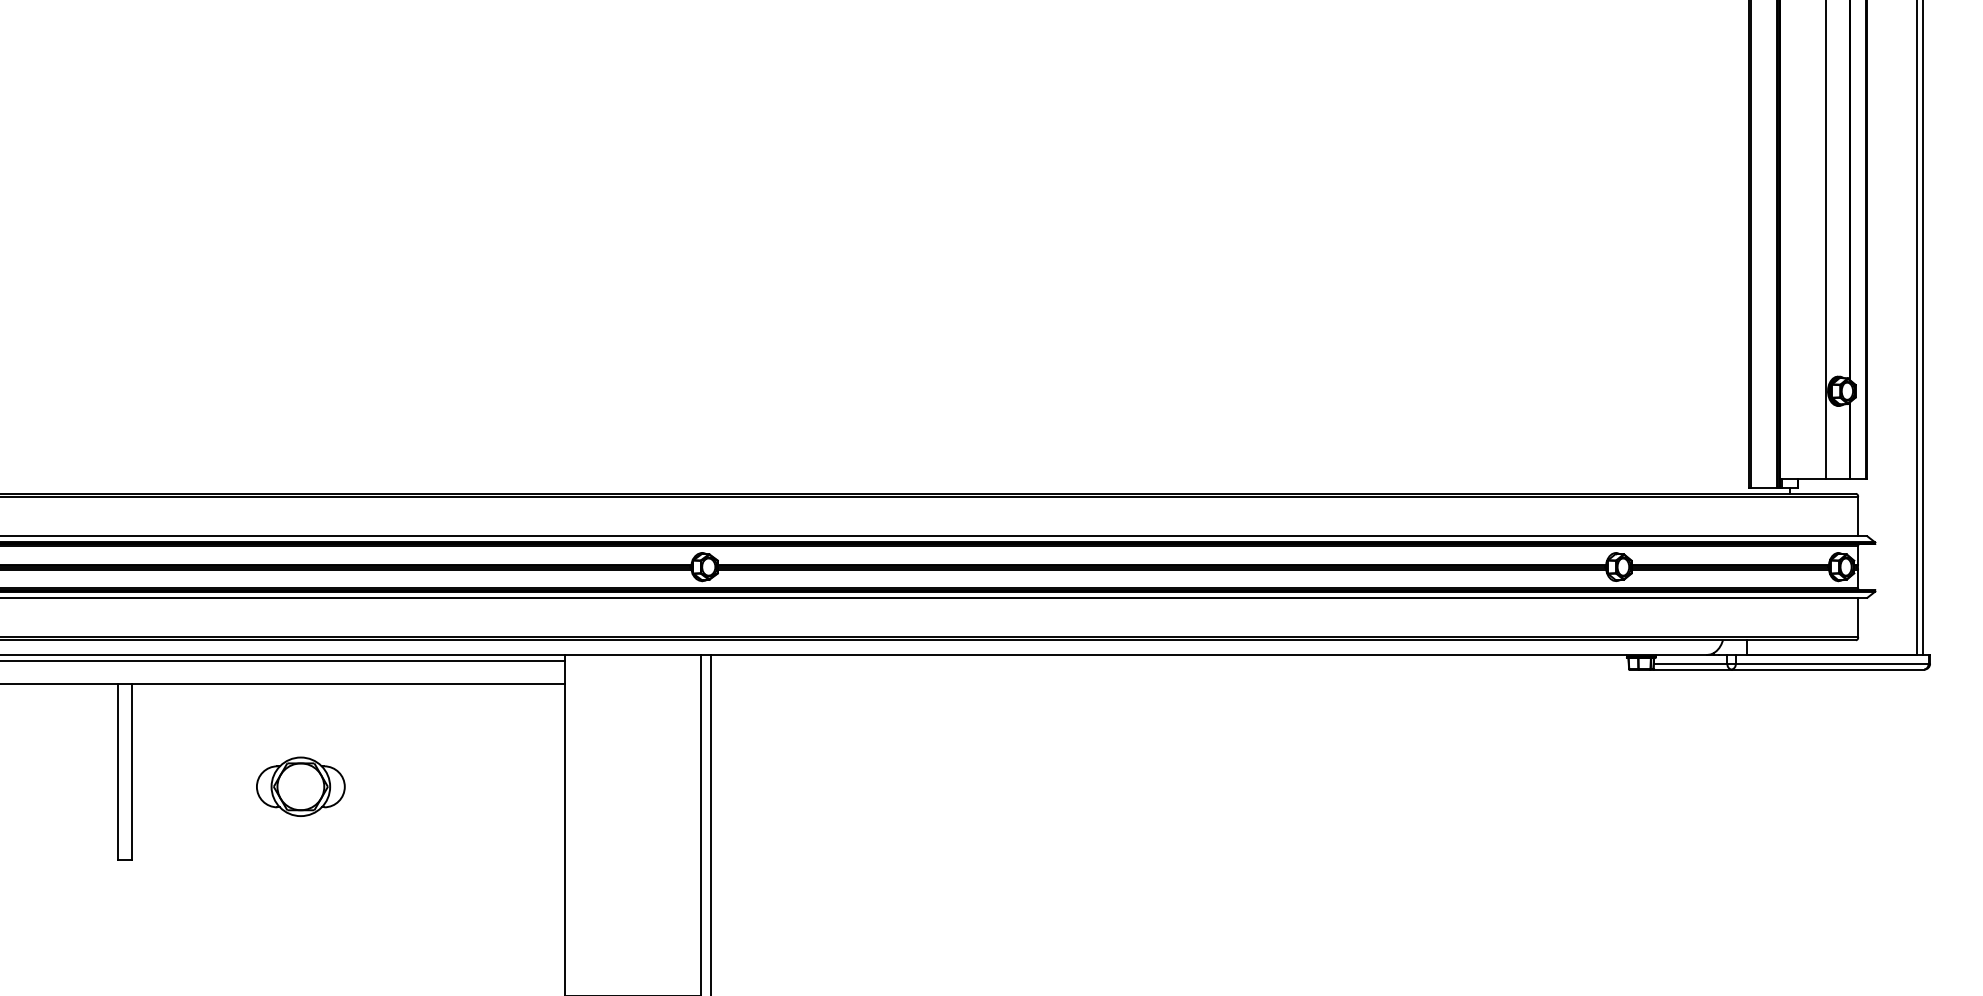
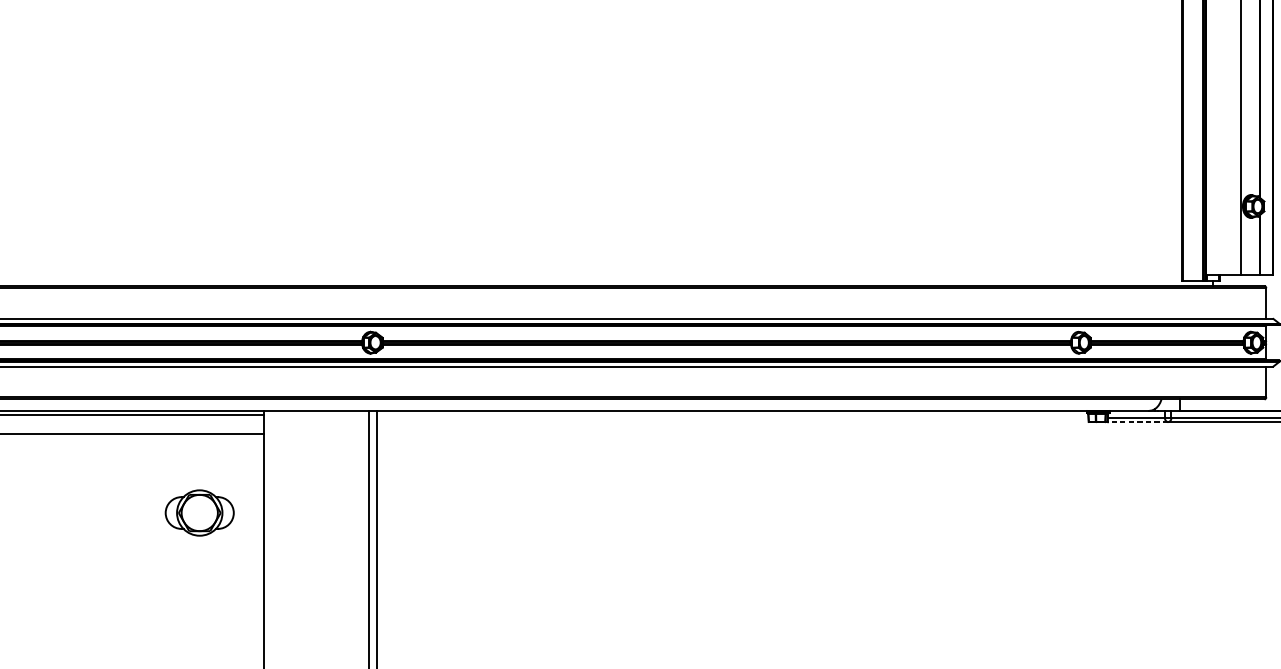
line: (1692, 669) -> (1137, 422), solid -> dashed
part: (300, 786) -> (199, 512), moved

